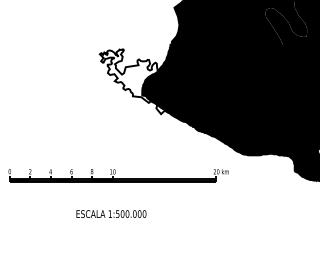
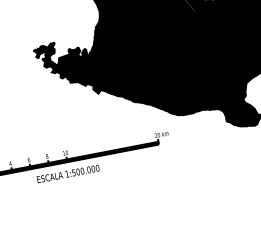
fill: (135, 81) -> (70, 69), added
text: (111, 213) -> (68, 173), moved

